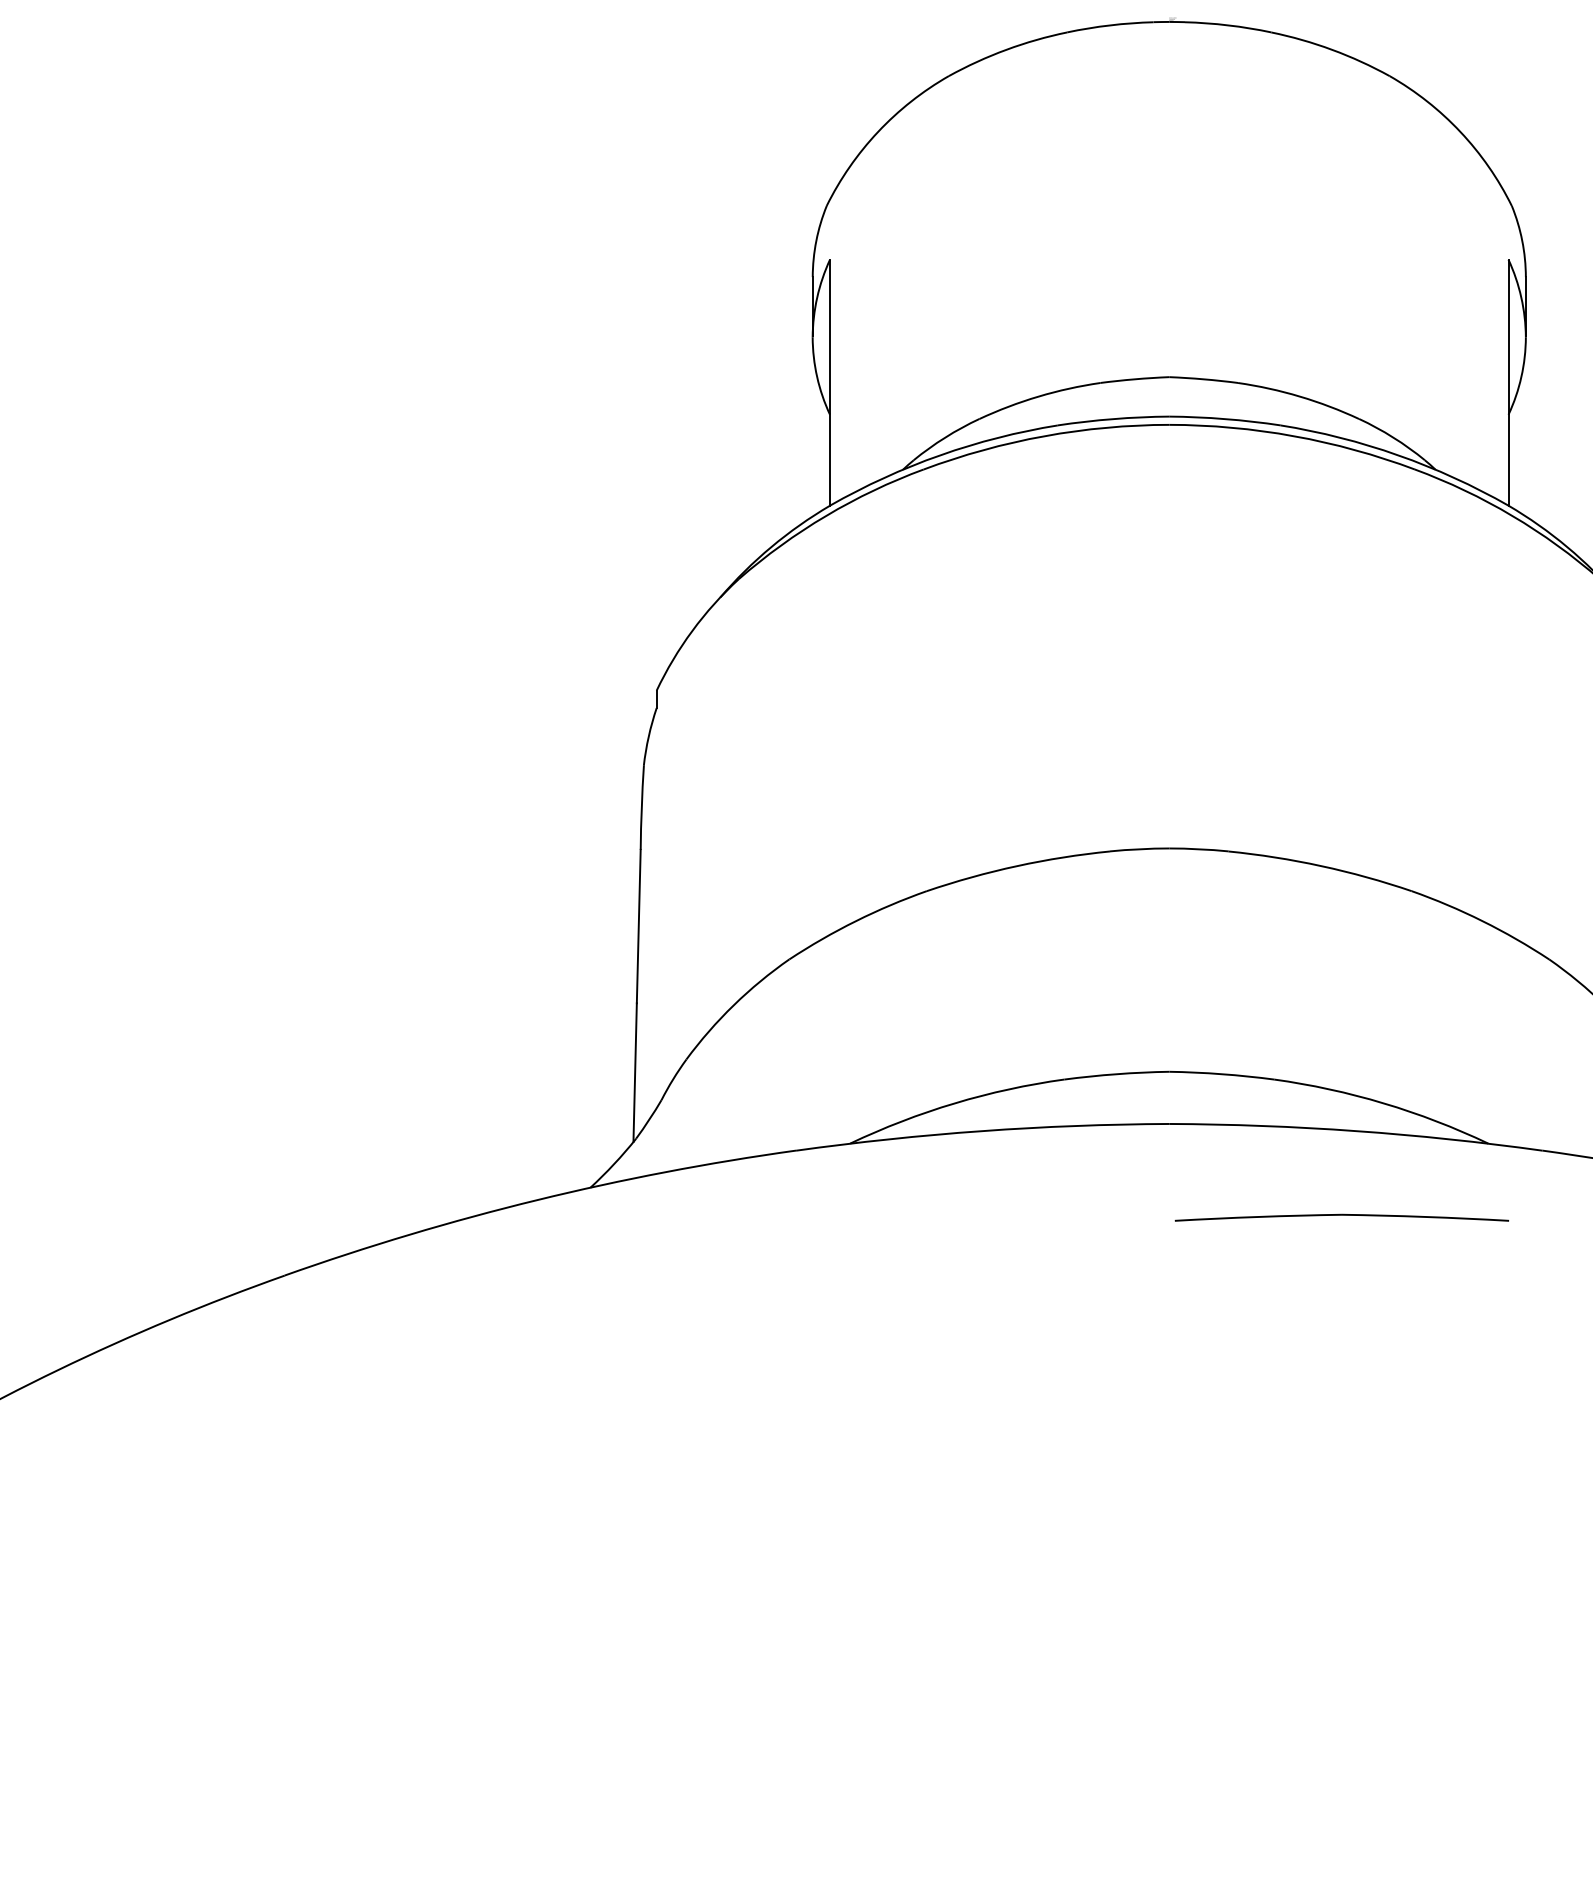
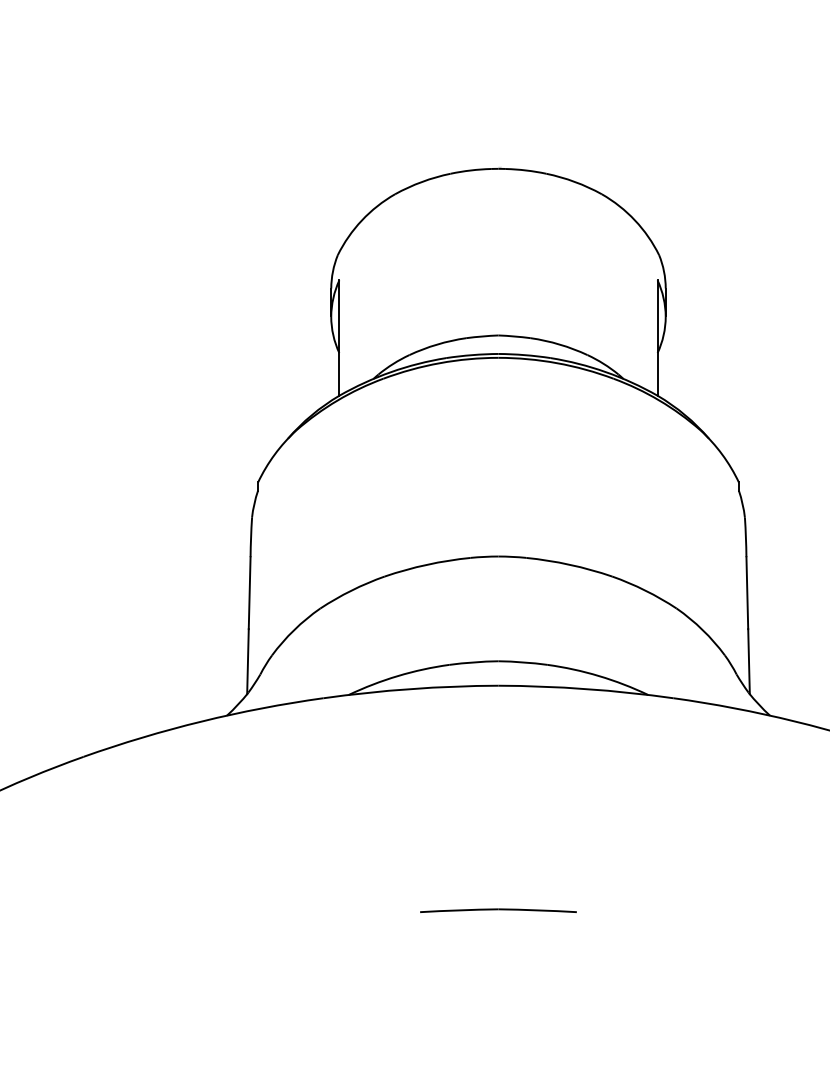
part: (1341, 1217) -> (498, 910), moved

